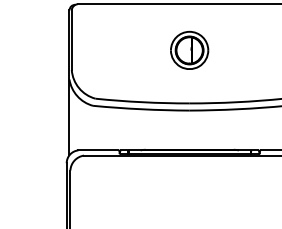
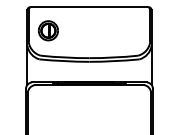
part: (187, 49) -> (47, 30), moved

